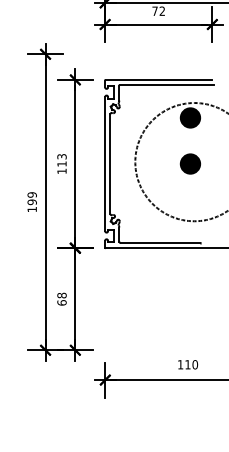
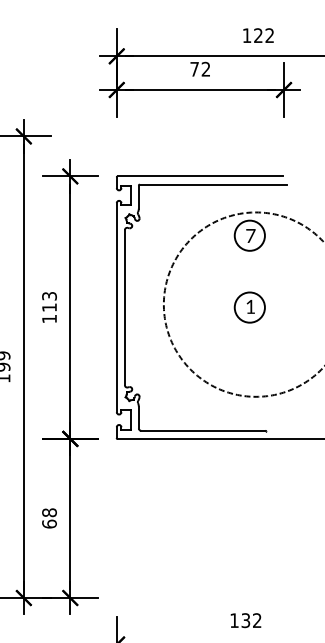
fill: (190, 117) -> (249, 235), removed
fill: (190, 163) -> (249, 306), removed
text: (191, 364) -> (251, 620), 110 -> 132

